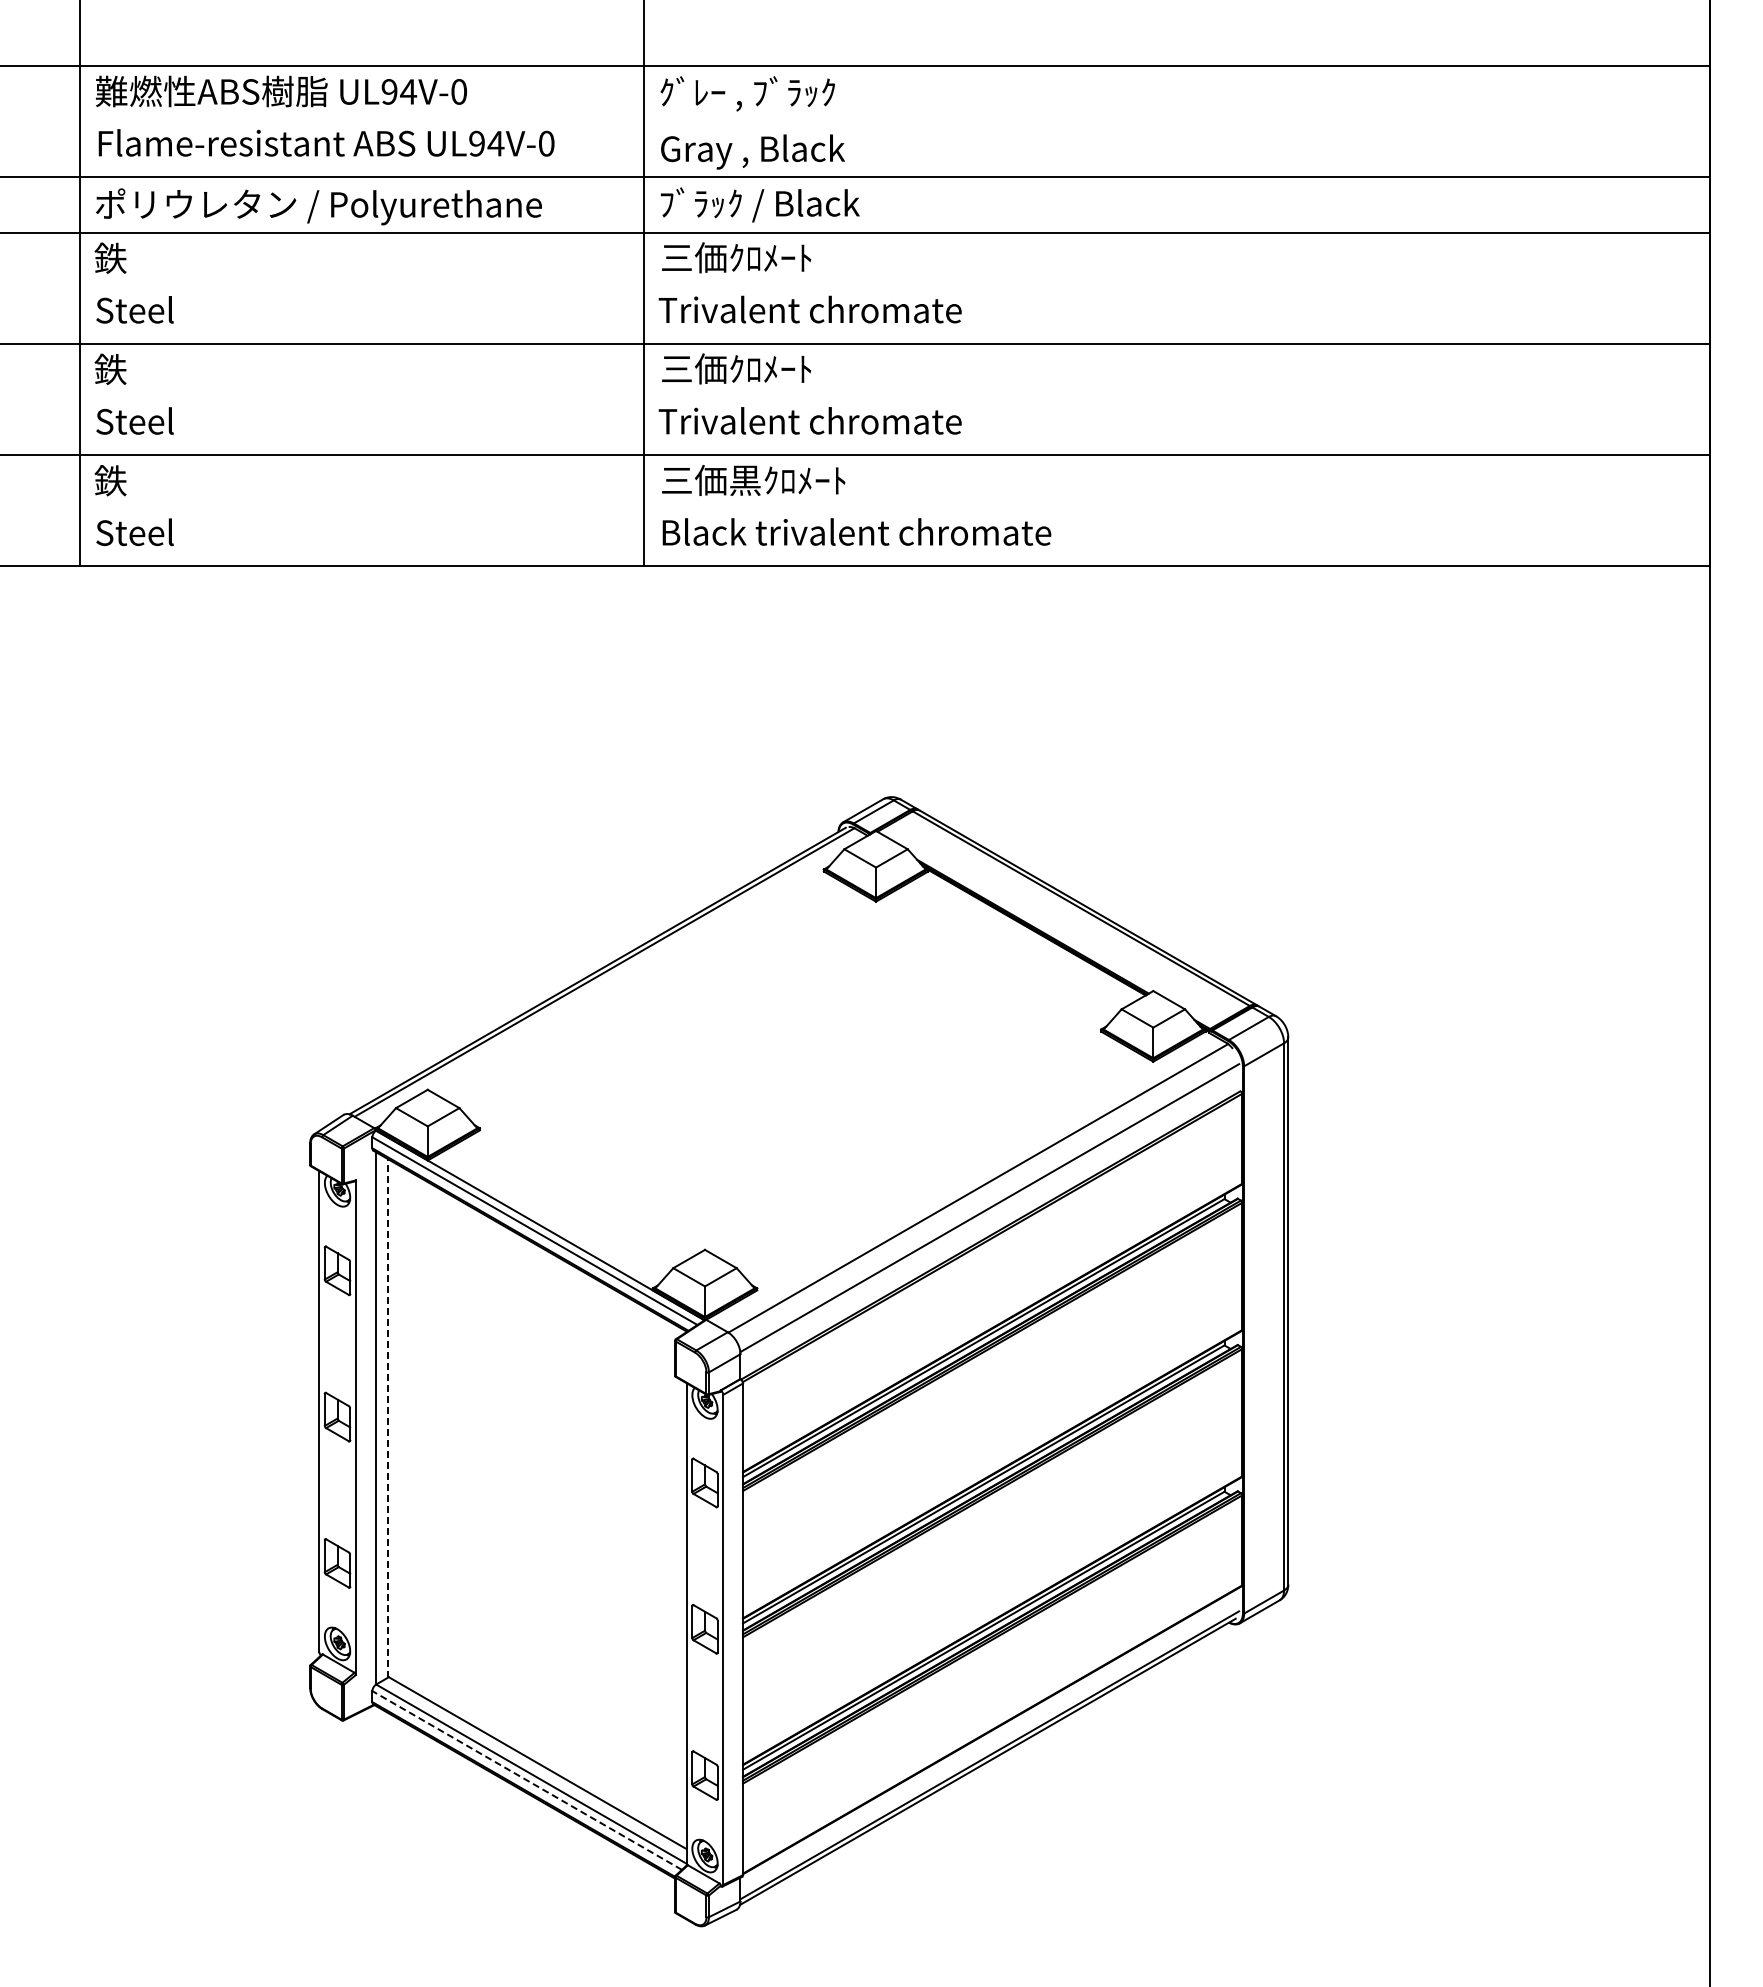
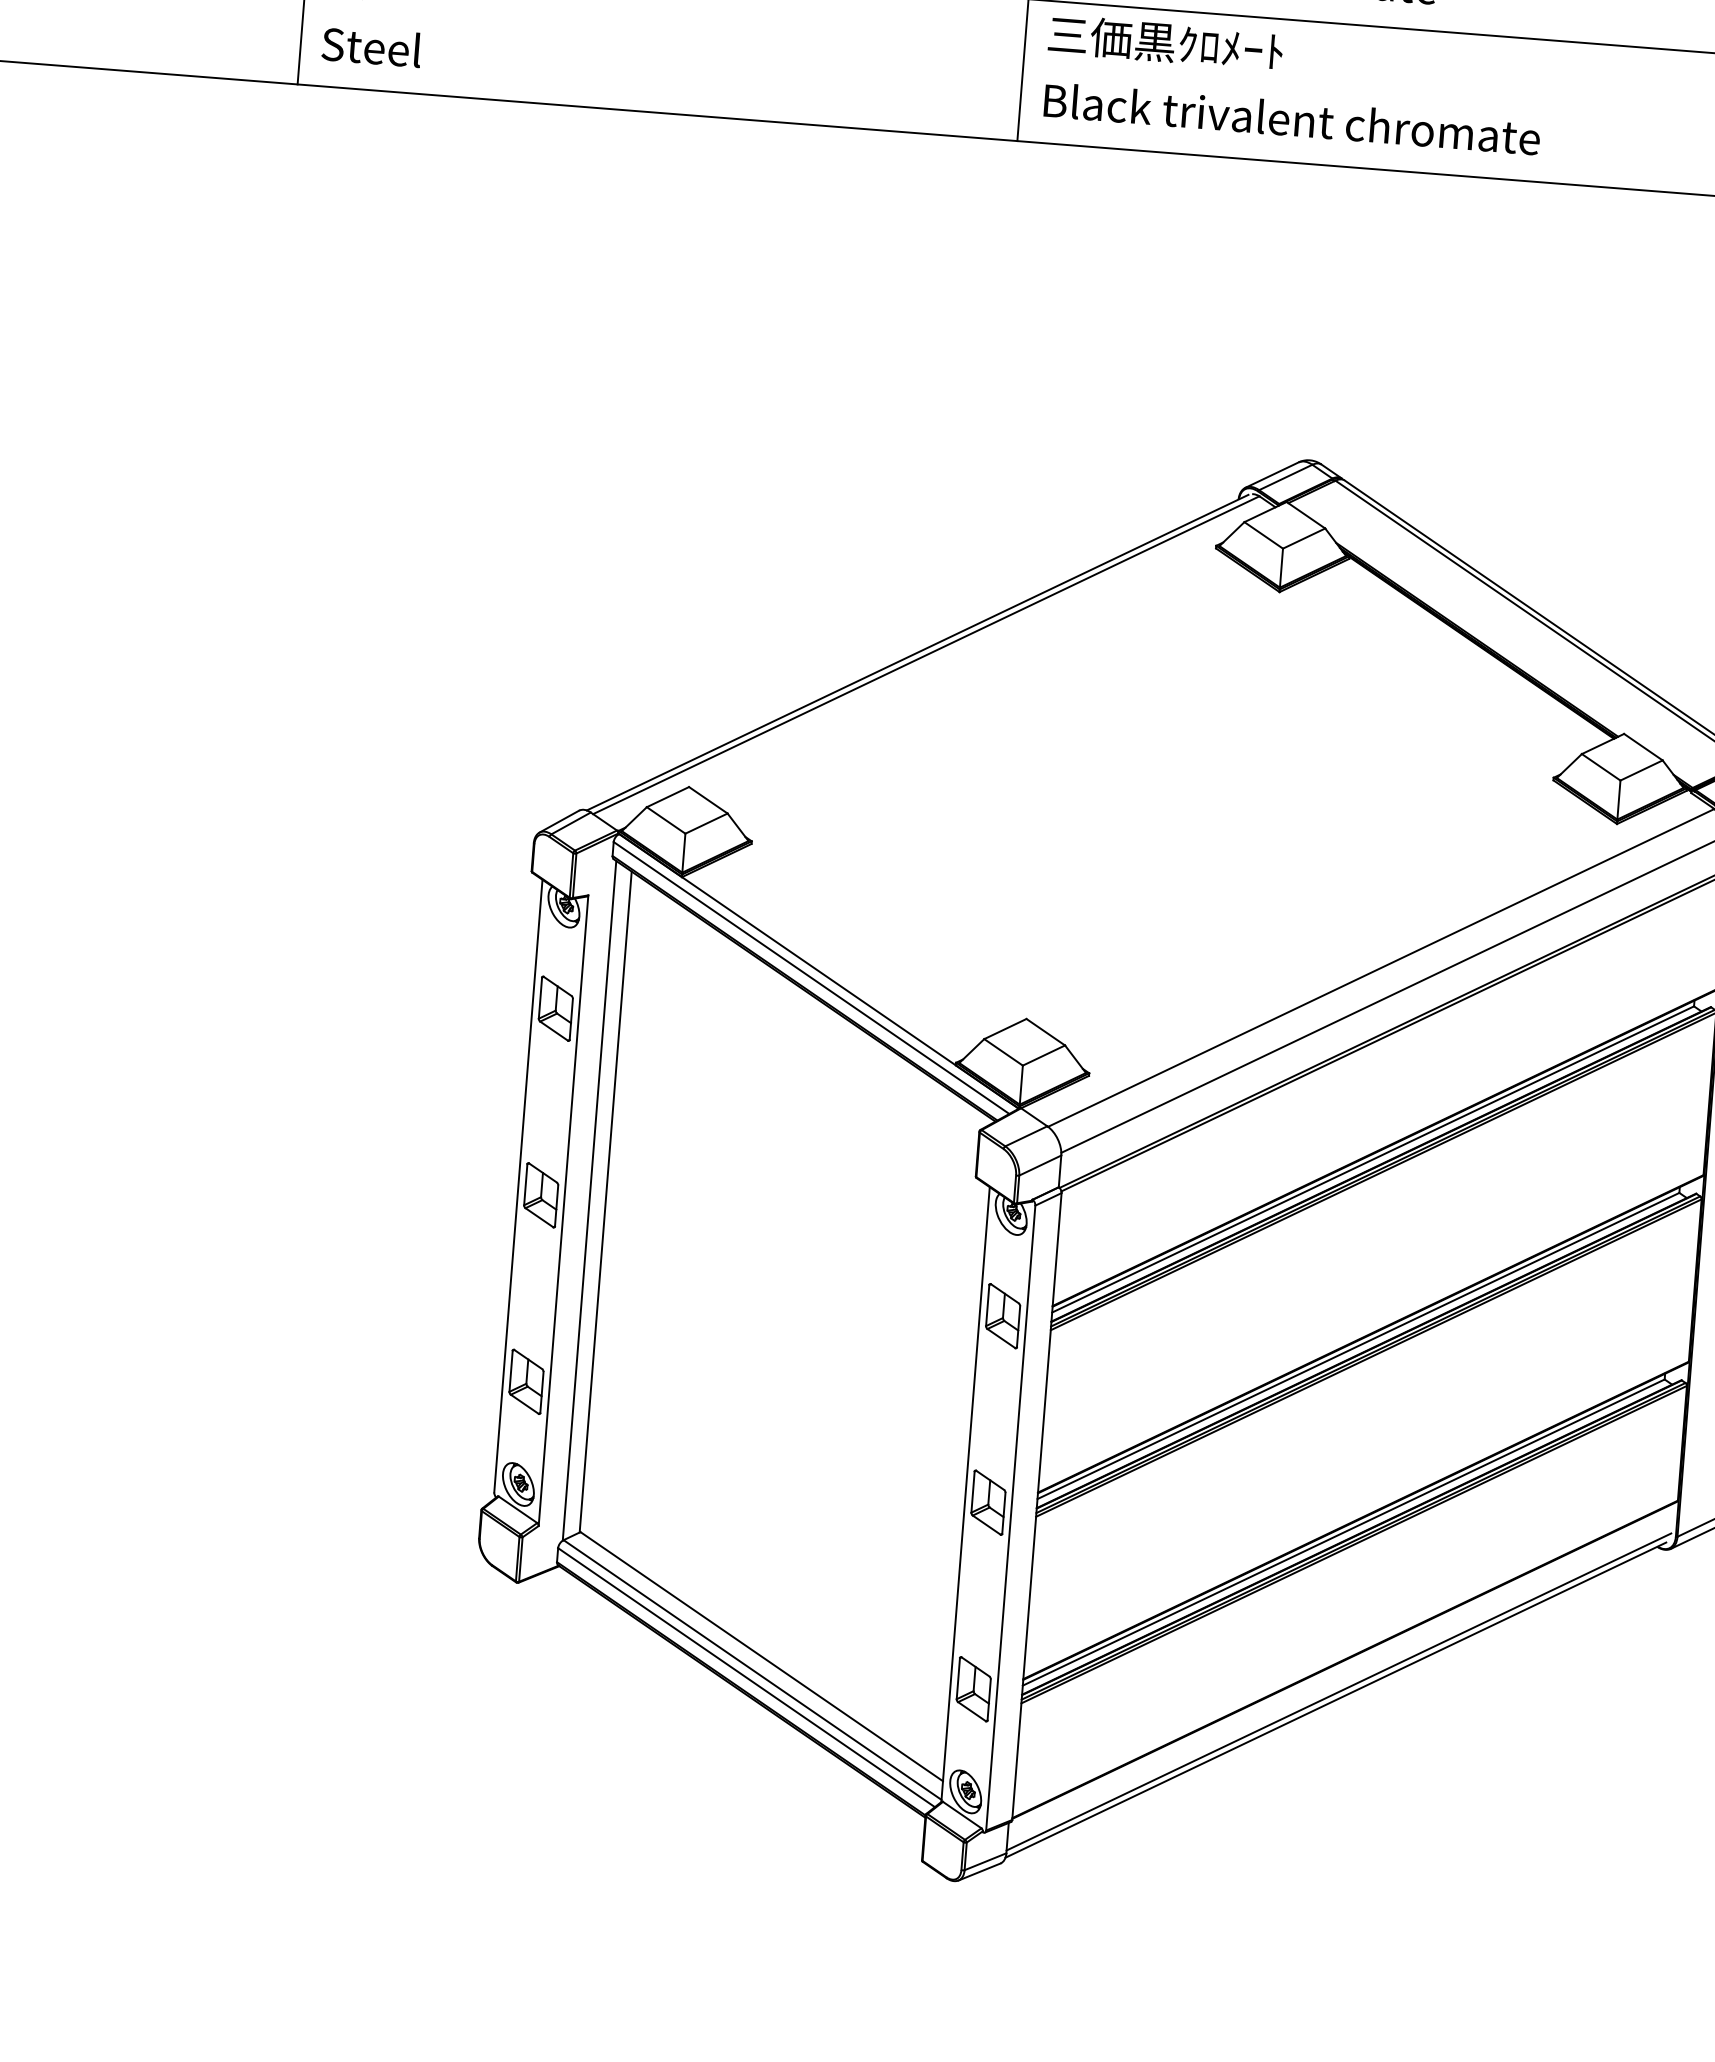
line: (388, 1417) -> (606, 1200), dashed -> solid
line: (527, 1780) -> (746, 1677), dashed -> solid

